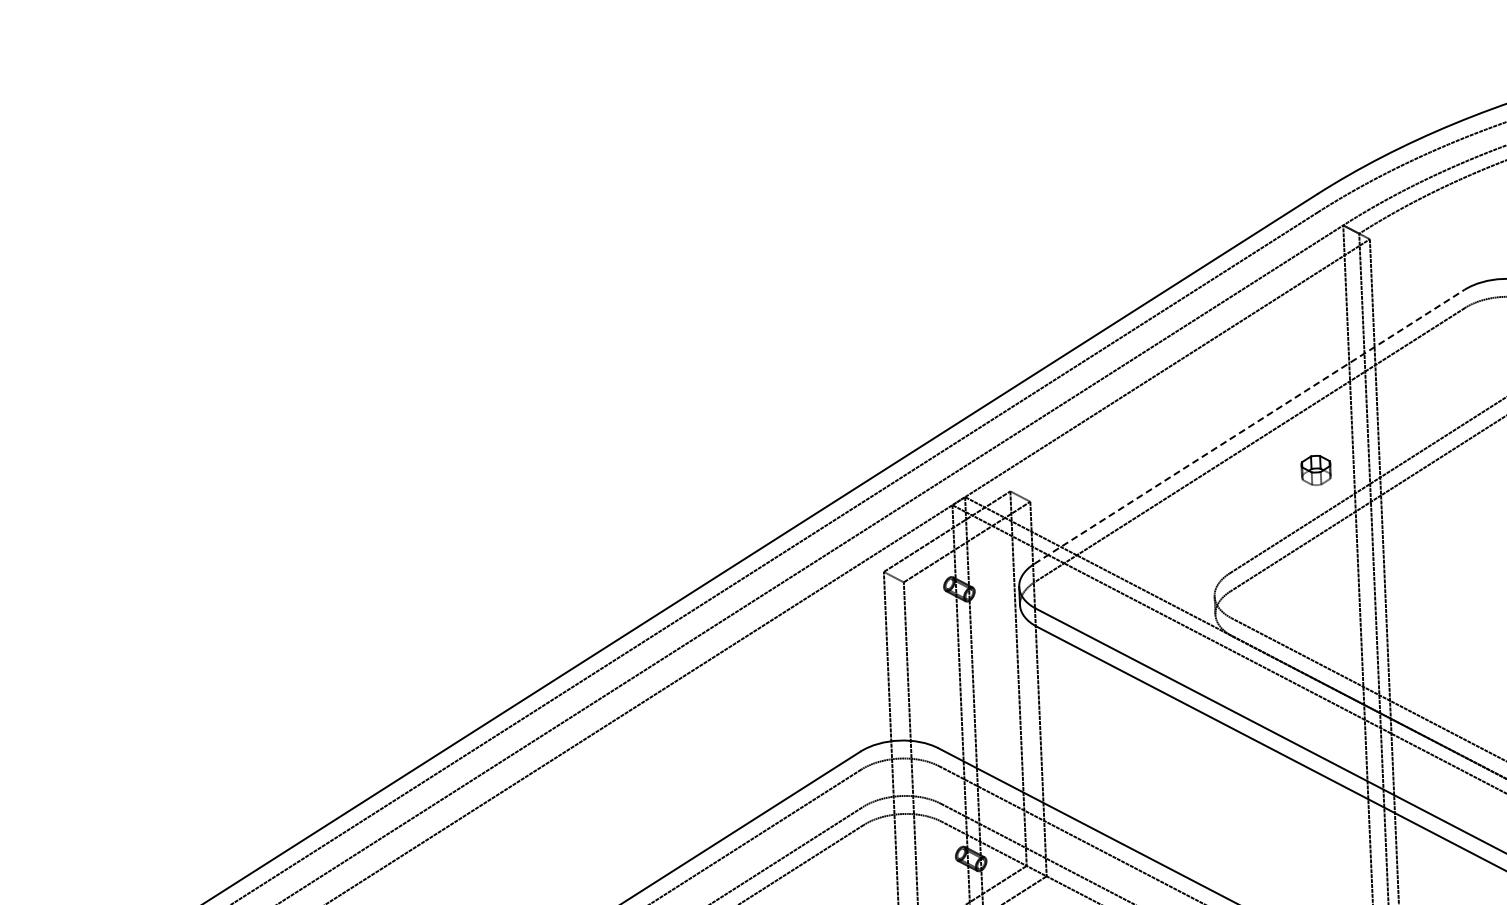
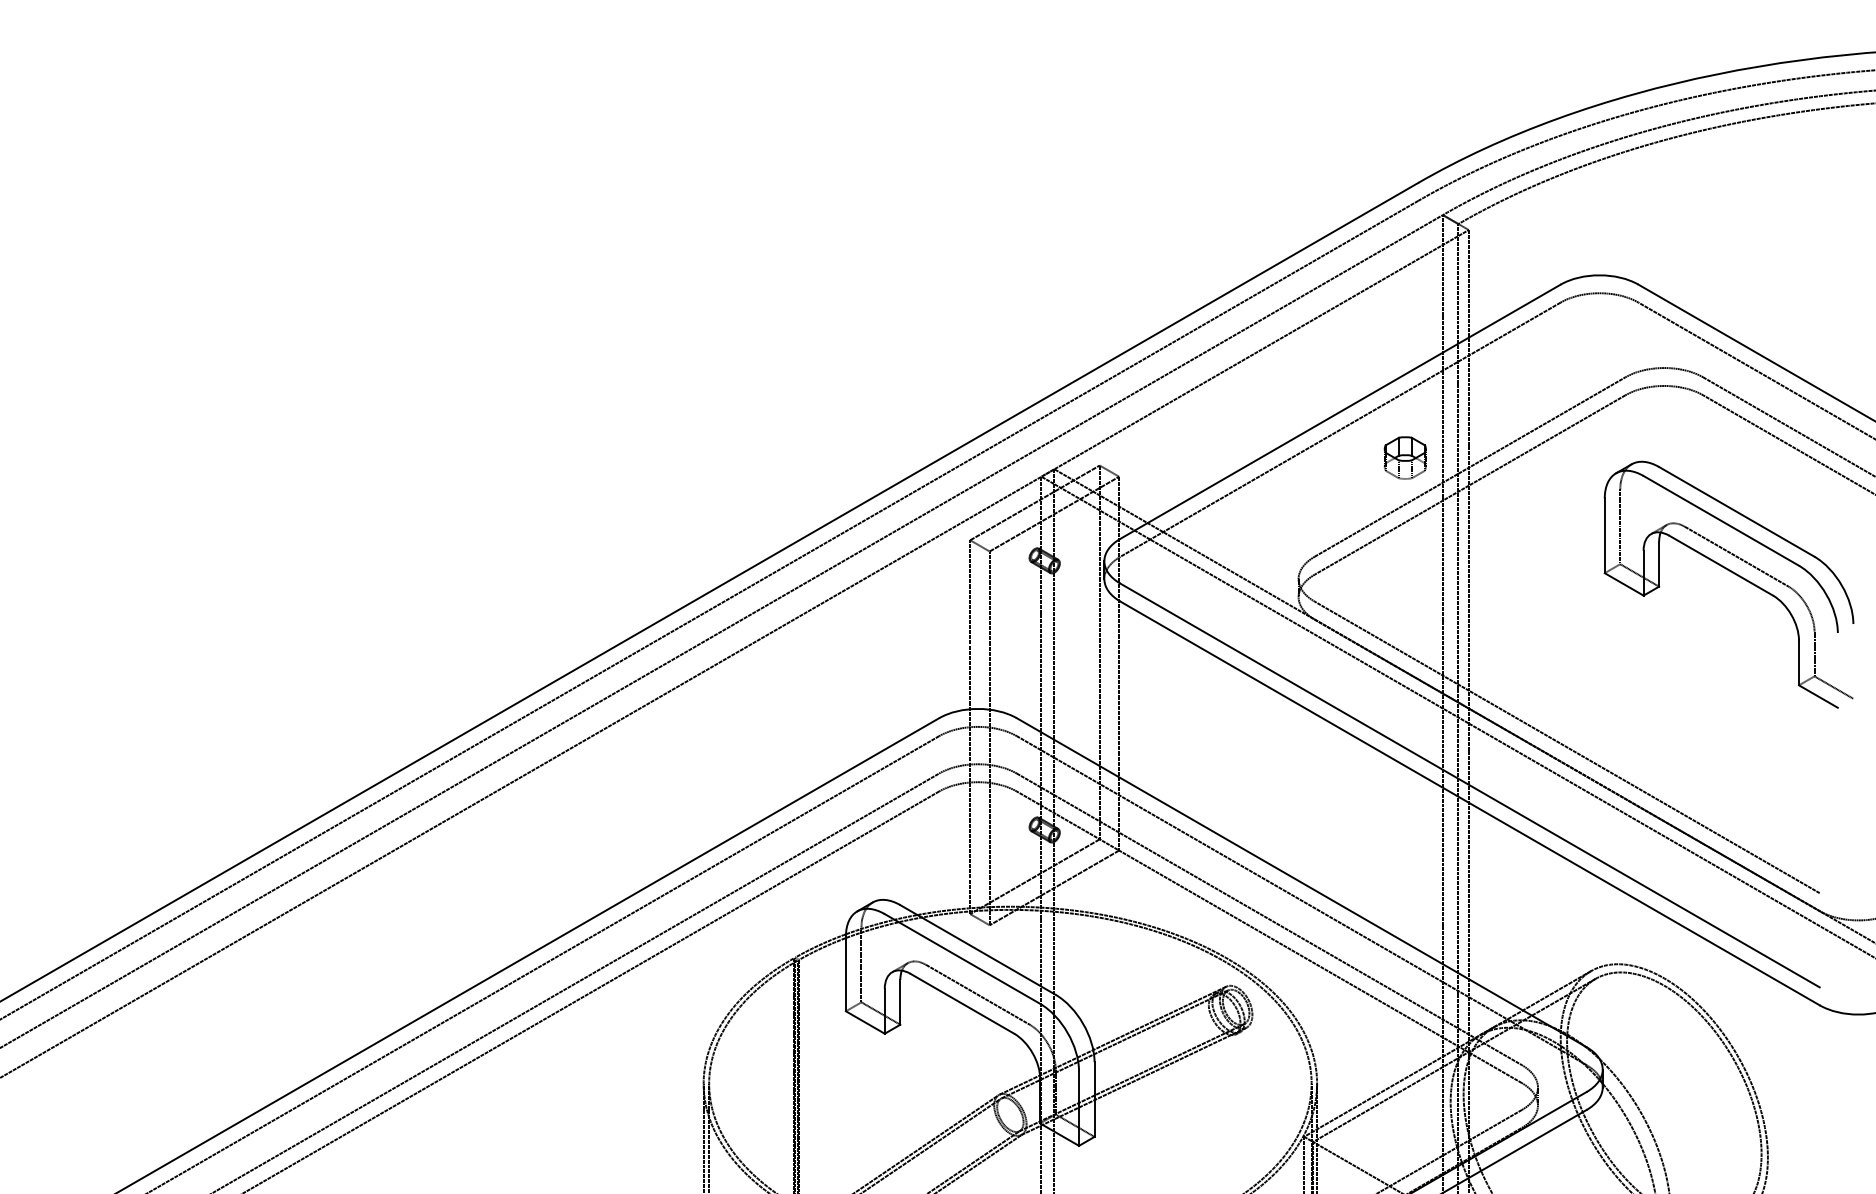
line: (1250, 426) -> (1341, 411), dashed -> solid
part: (1315, 470) -> (1404, 457), size x1.43

